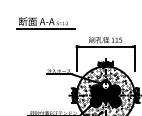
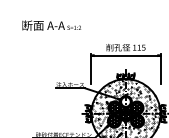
line: (45, 29) -> (54, 34), removed

